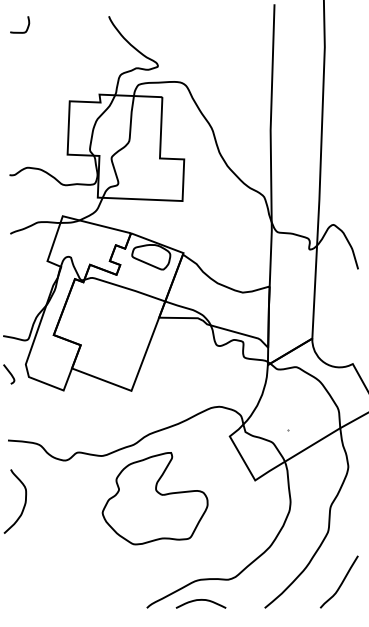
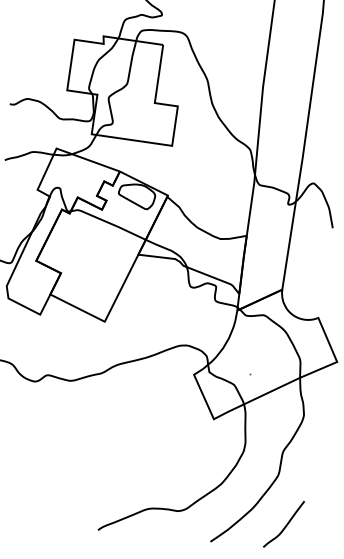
part: (154, 498) -> (116, 426), removed
curve: (200, 600) -> (149, 528), removed

